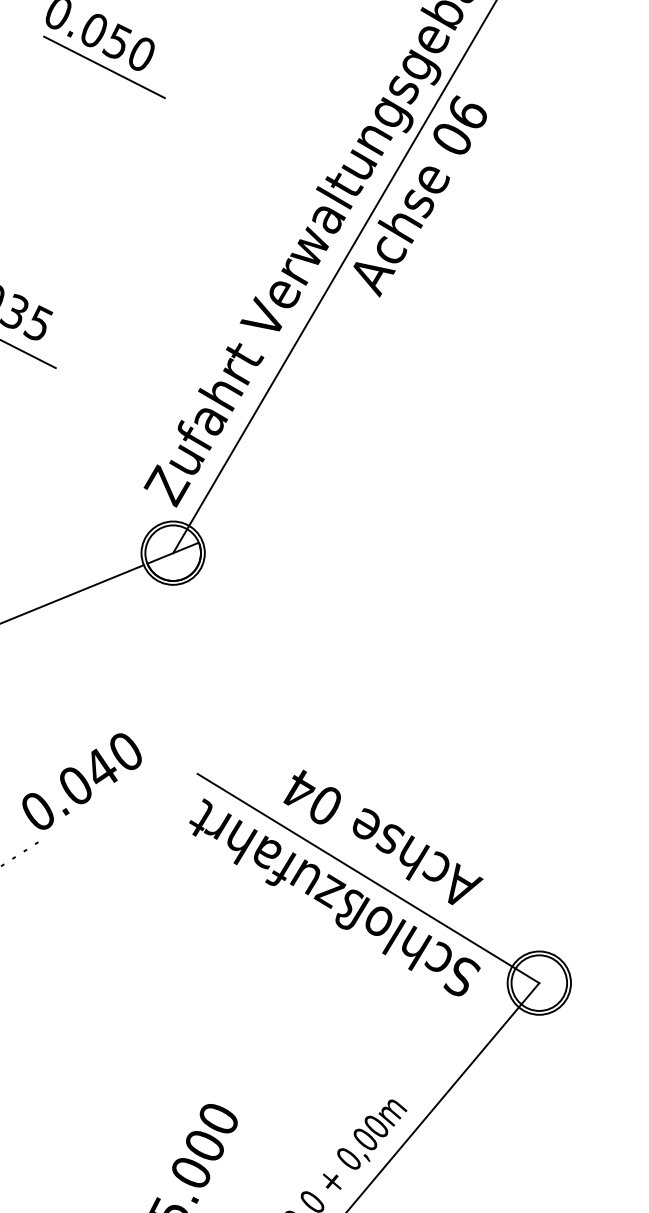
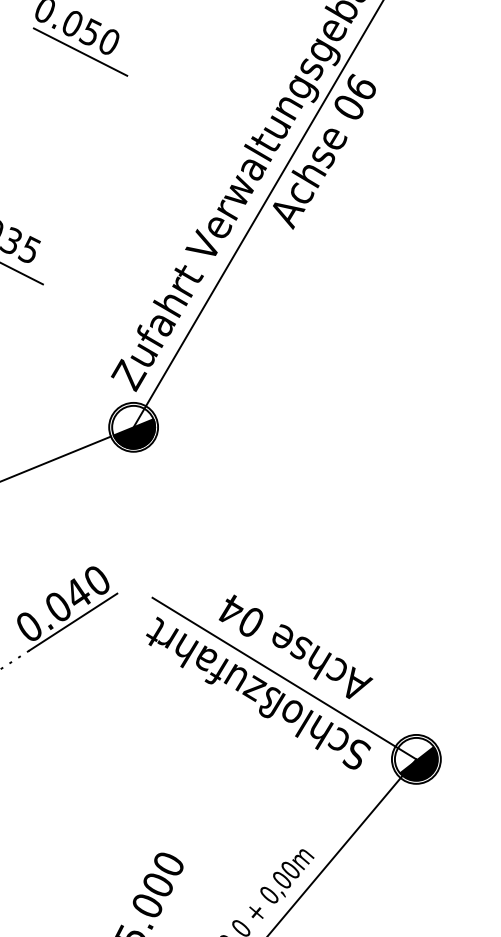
fill: (173, 561) -> (133, 433), added
line: (95, 805) -> (73, 622), added
fill: (542, 988) -> (418, 763), added

